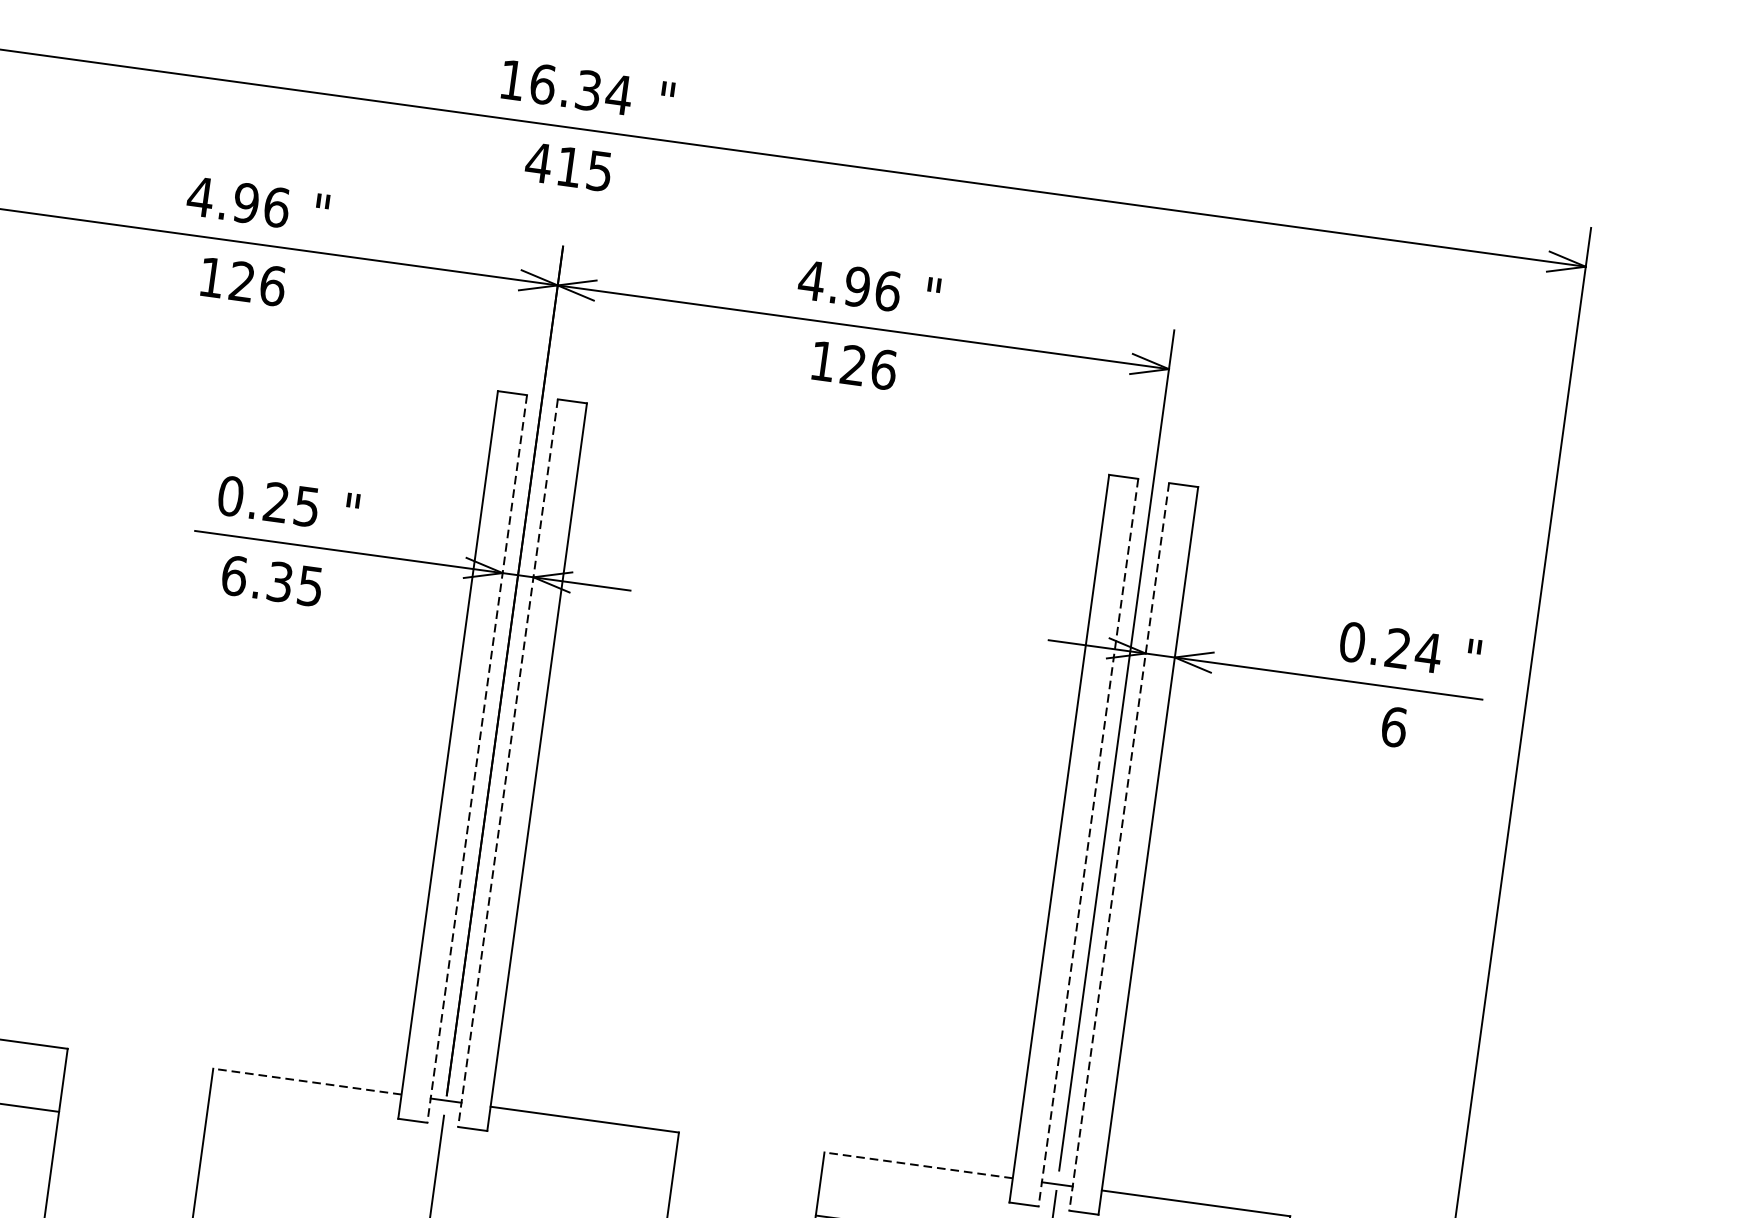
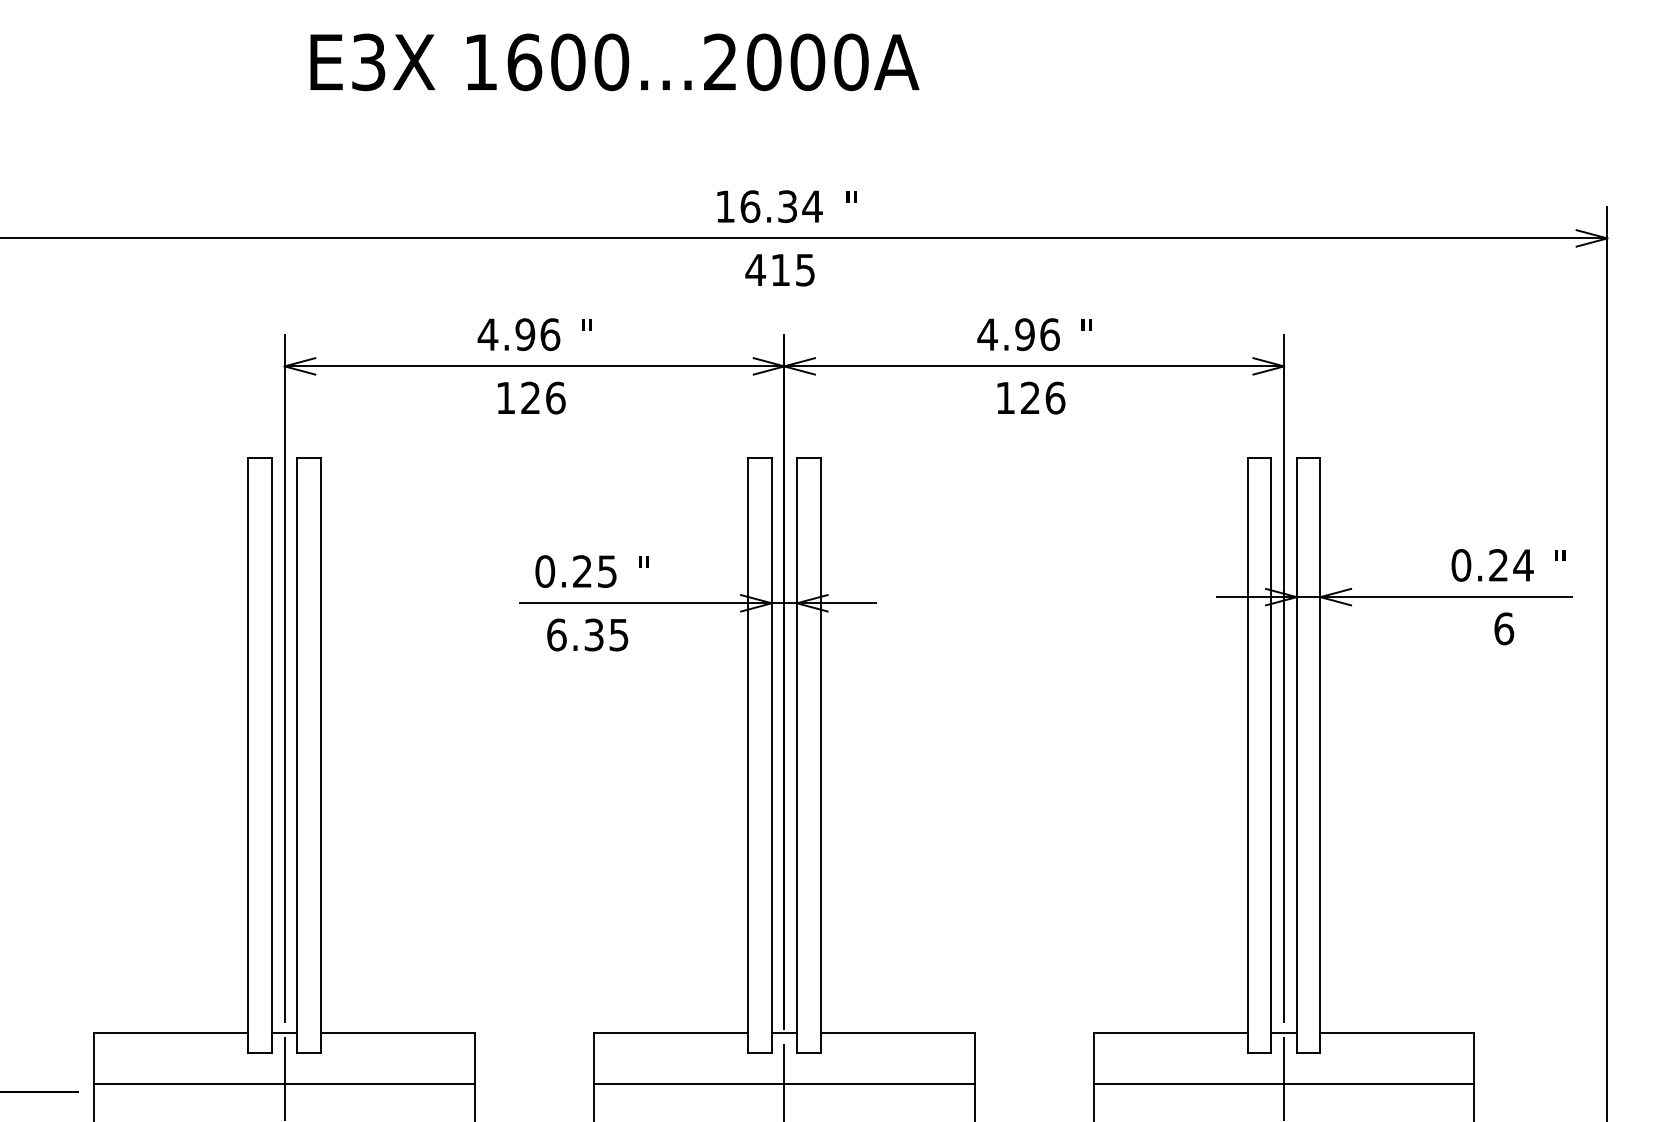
line: (476, 759) -> (771, 755), dashed -> solid
line: (507, 763) -> (796, 755), dashed -> solid
line: (1088, 842) -> (1271, 755), dashed -> solid
line: (1118, 847) -> (1296, 755), dashed -> solid
line: (308, 1081) -> (671, 1032), dashed -> solid
line: (437, 1163) -> (784, 1084), added
line: (918, 1164) -> (1170, 1032), dashed -> solid

